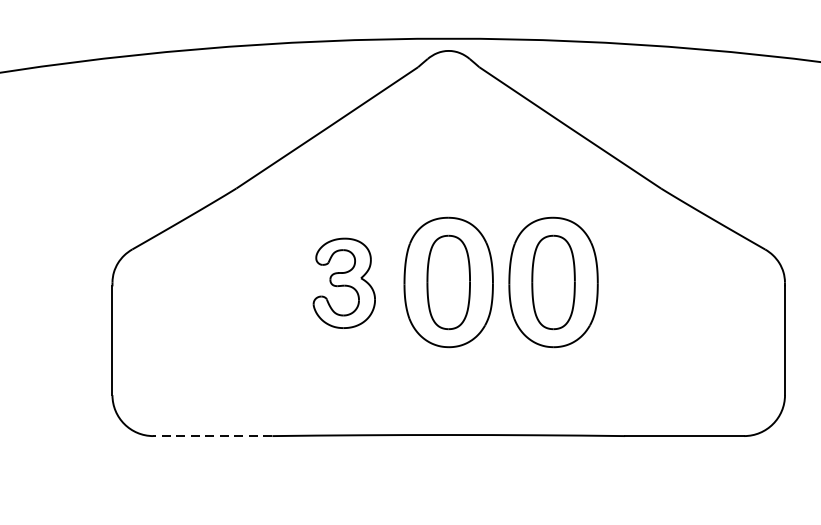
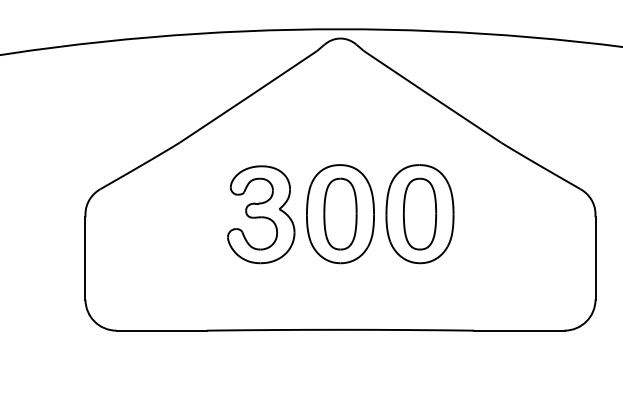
part: (344, 282) -> (261, 214), size x1.43
line: (212, 435) -> (161, 330), dashed -> solid

